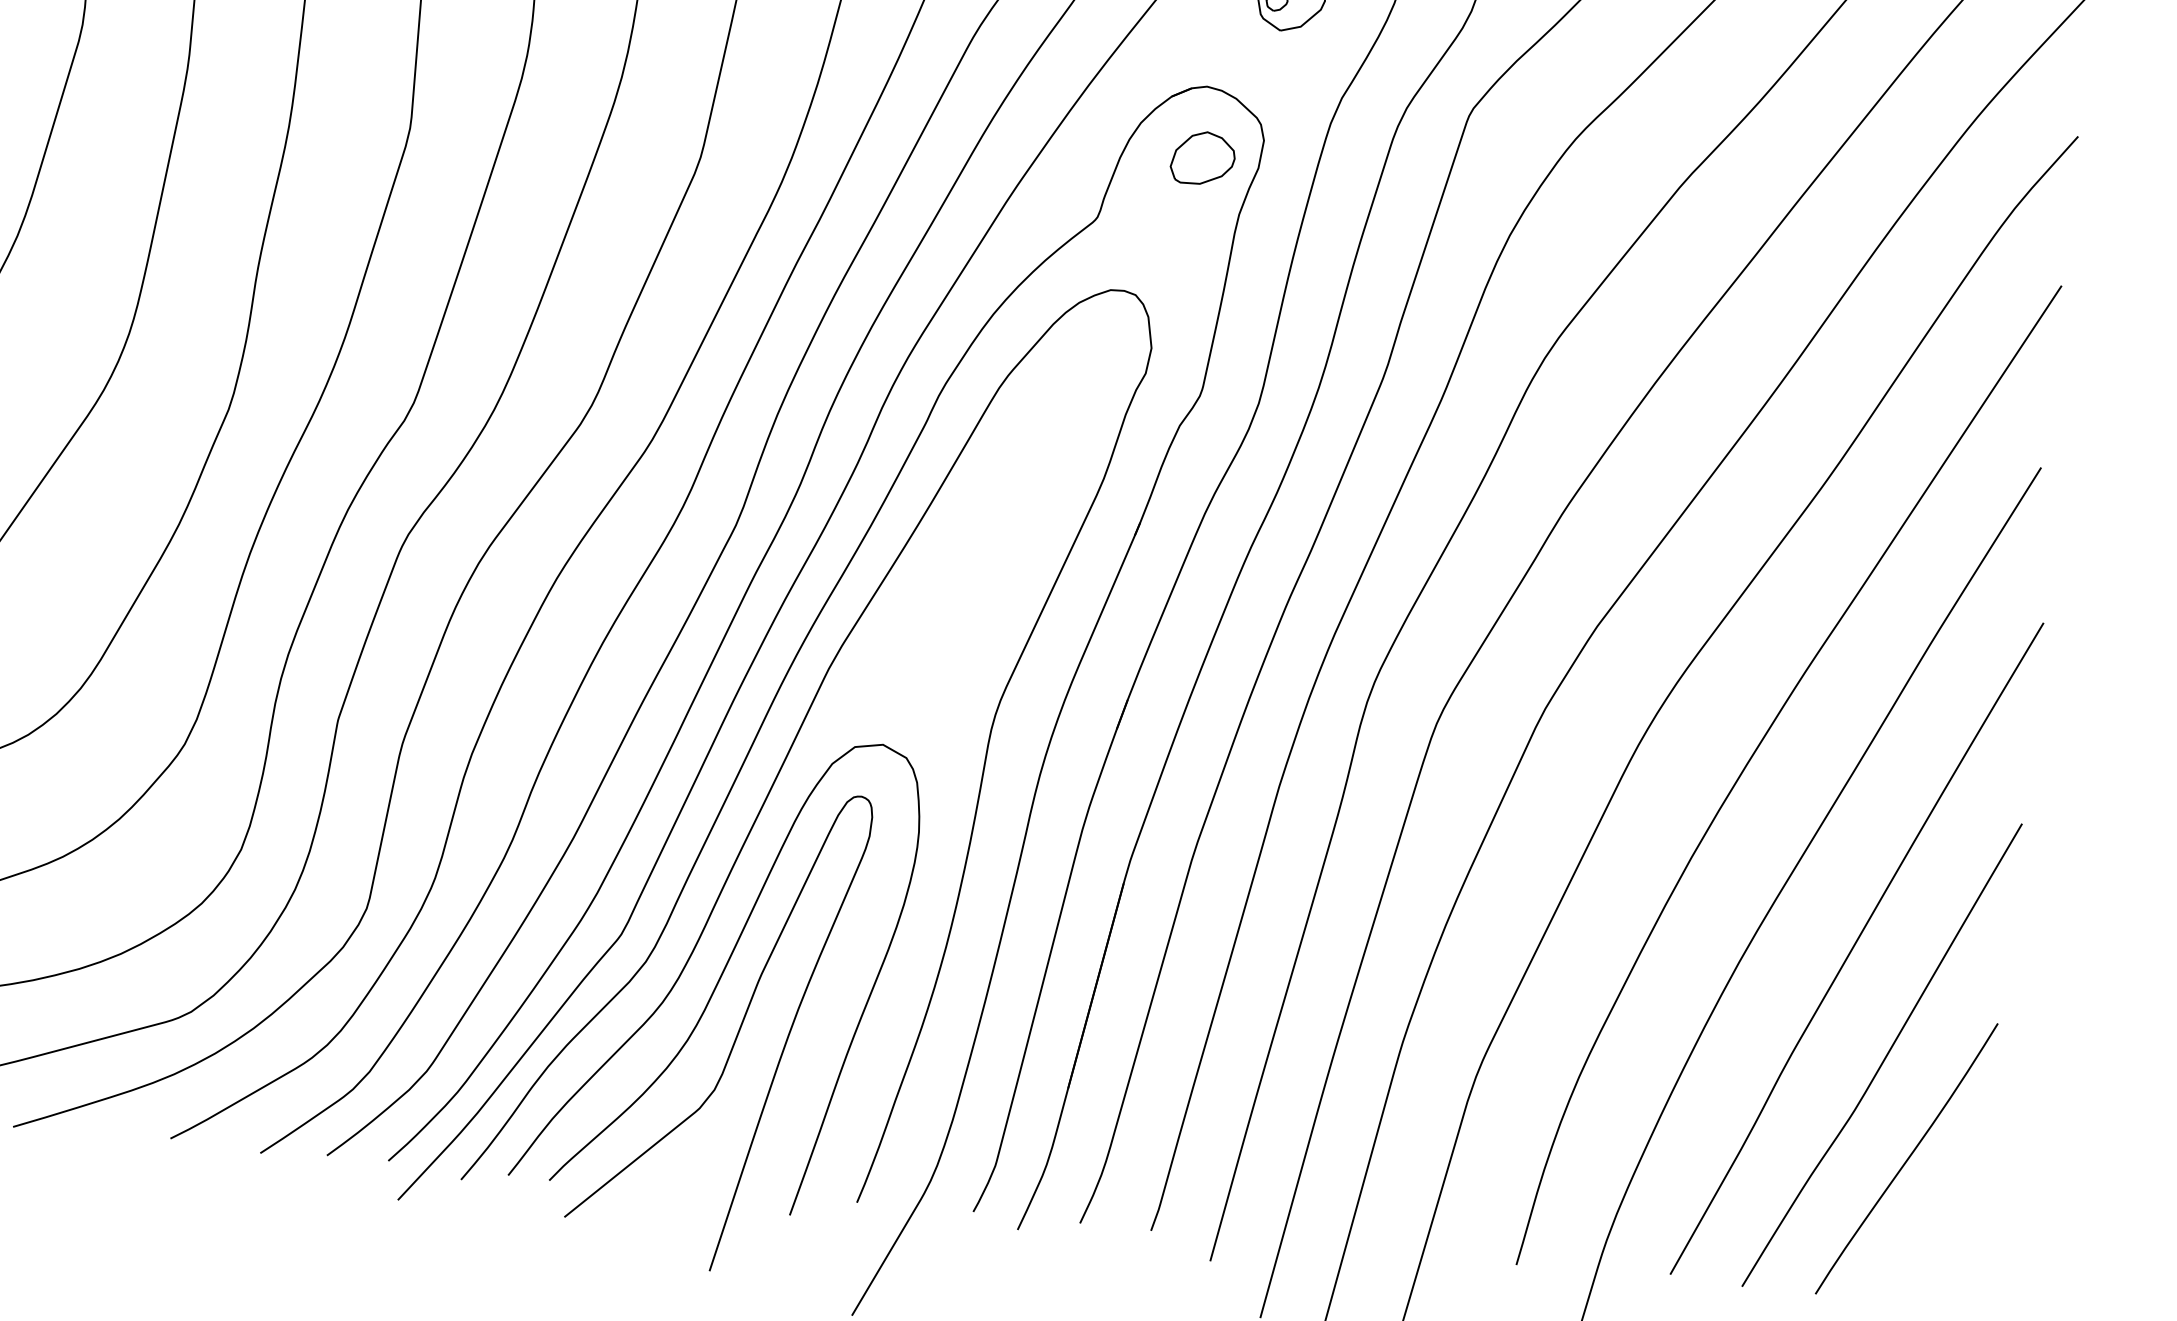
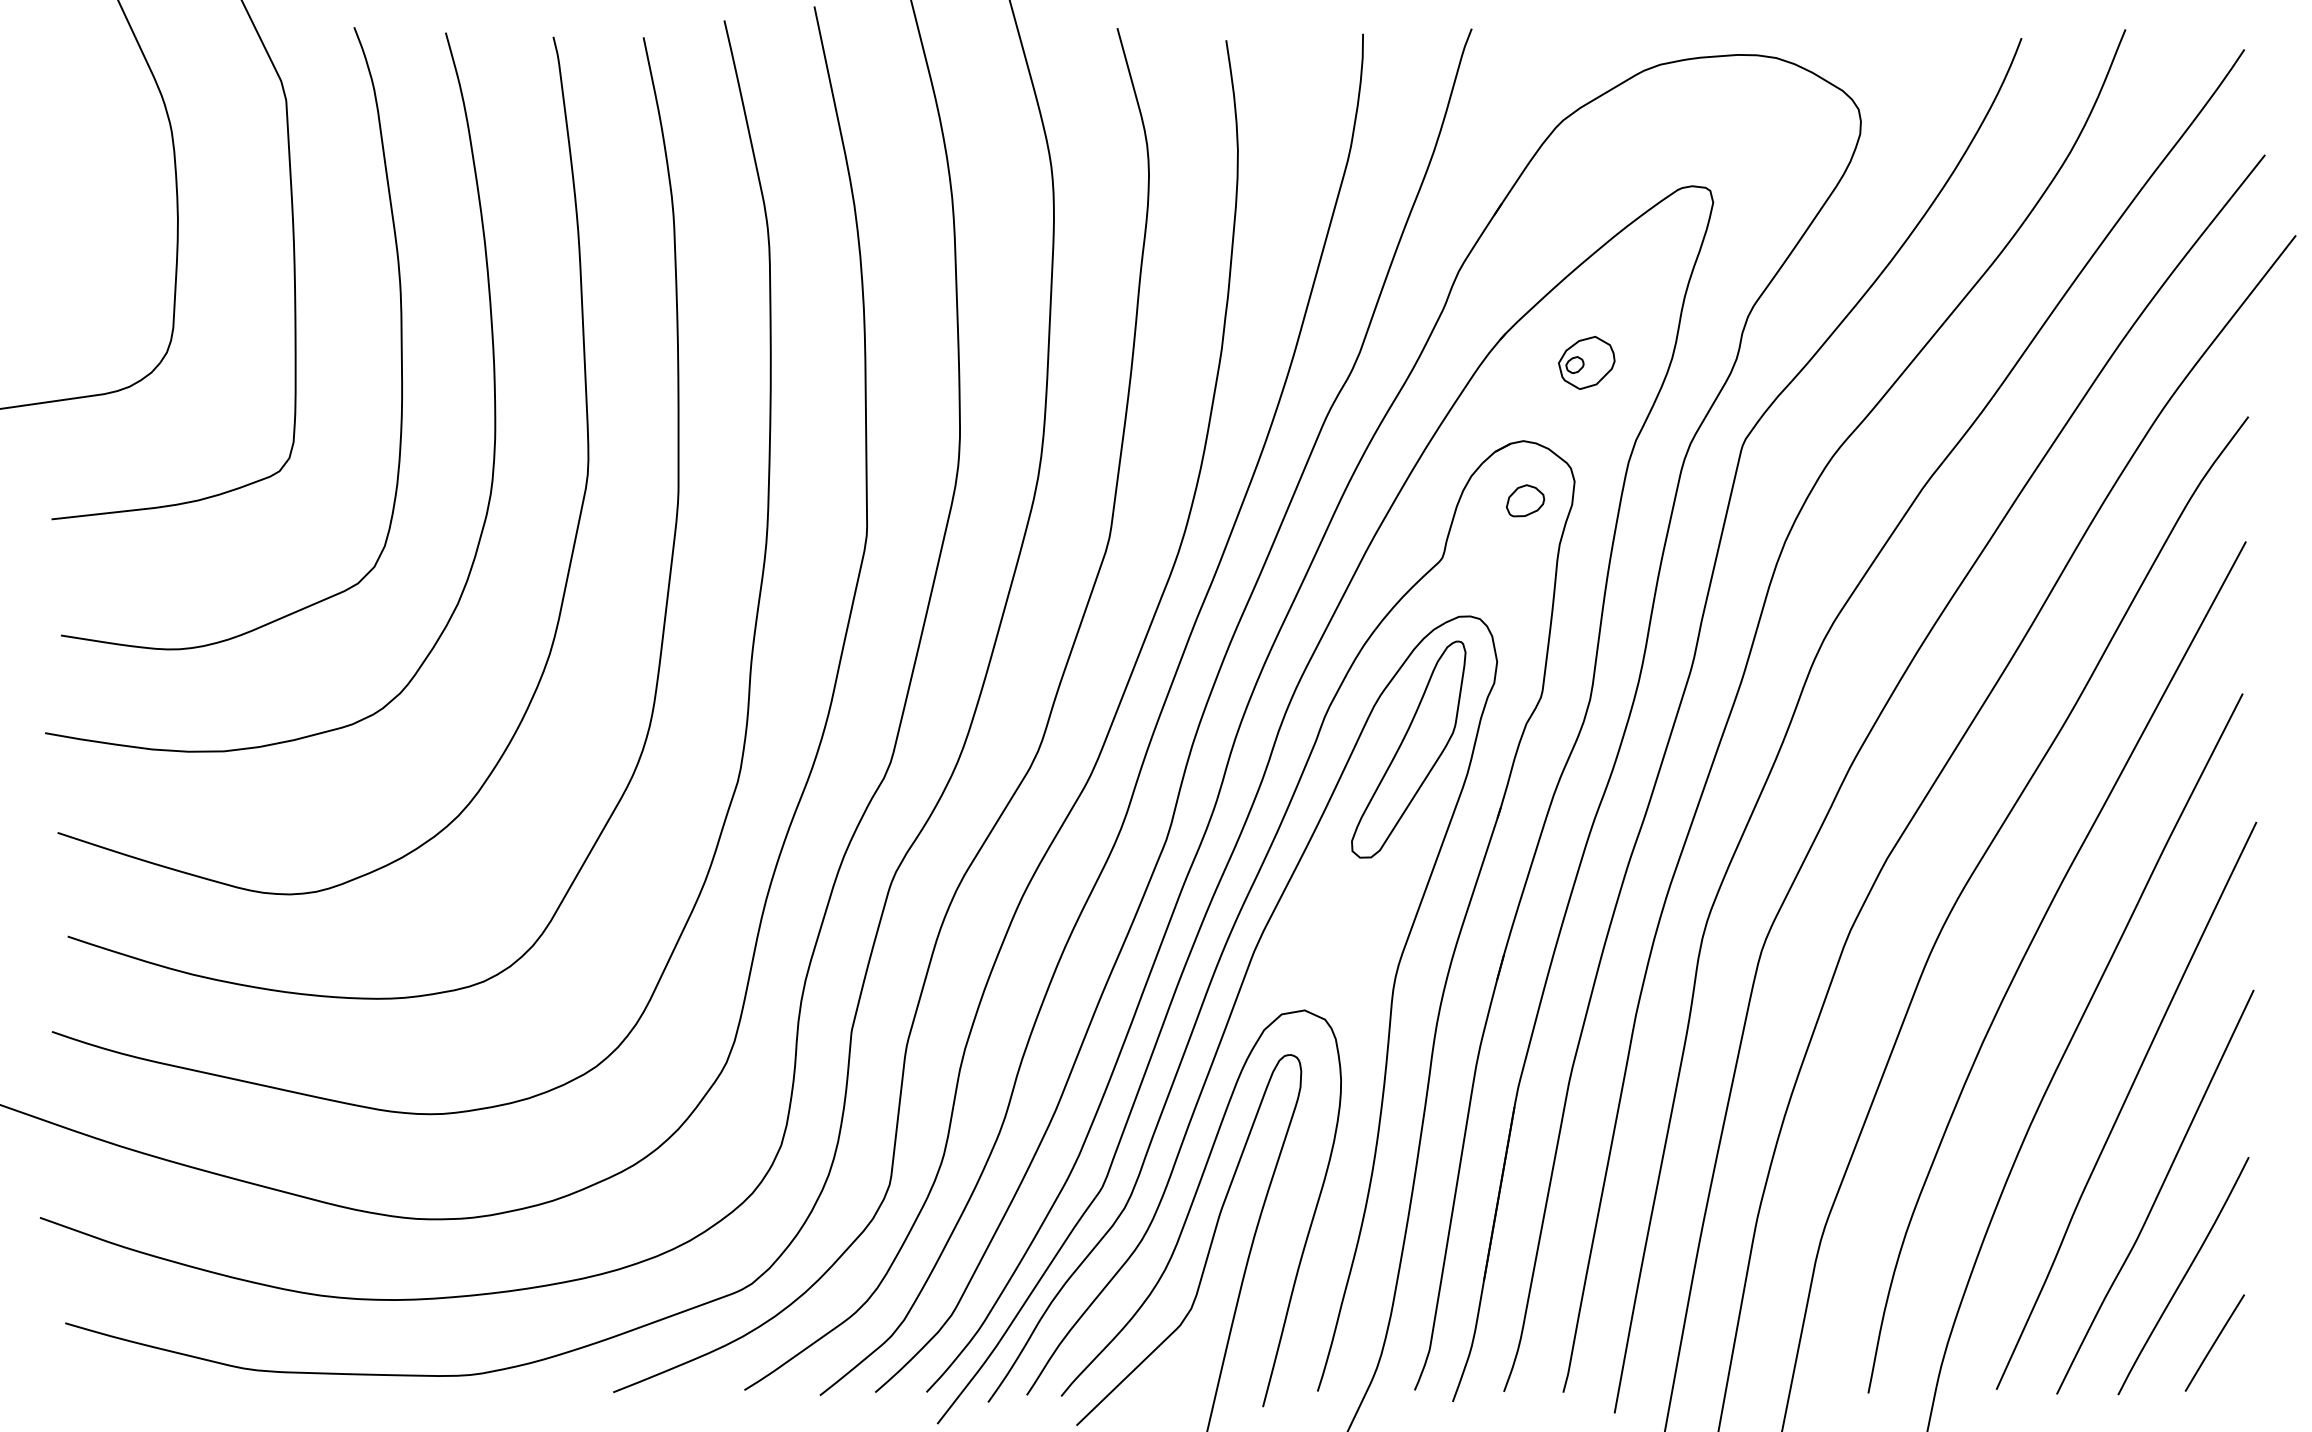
part: (1203, 158) -> (1525, 500), size x0.71
part: (1035, 443) -> (1408, 749), added
line: (1936, 1241) -> (2214, 1342), added

